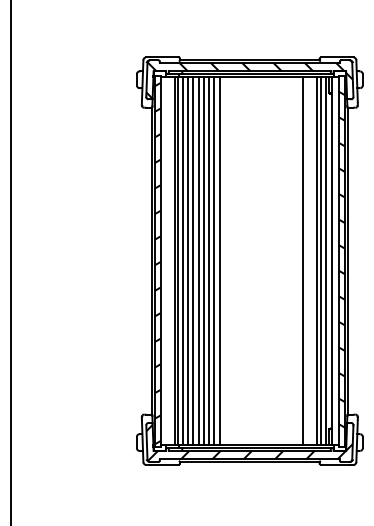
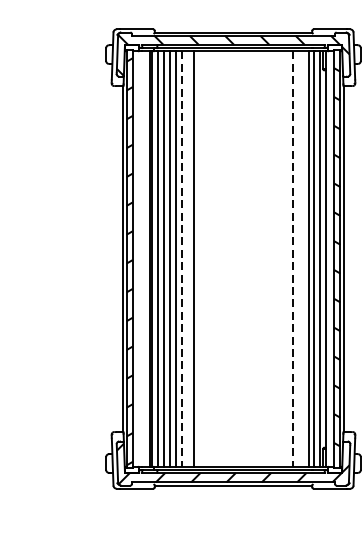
line: (203, 261) -> (181, 259), solid -> dashed
line: (209, 261) -> (188, 259), removed
line: (220, 261) -> (200, 259), removed
line: (302, 261) -> (292, 259), solid -> dashed

